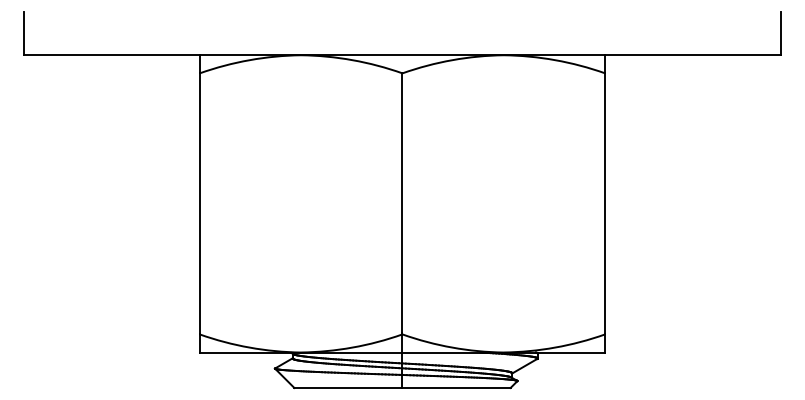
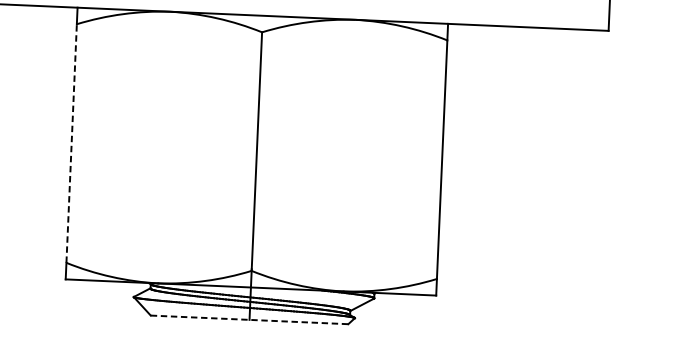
line: (199, 203) -> (71, 143), solid -> dashed
line: (402, 388) -> (249, 320), solid -> dashed

